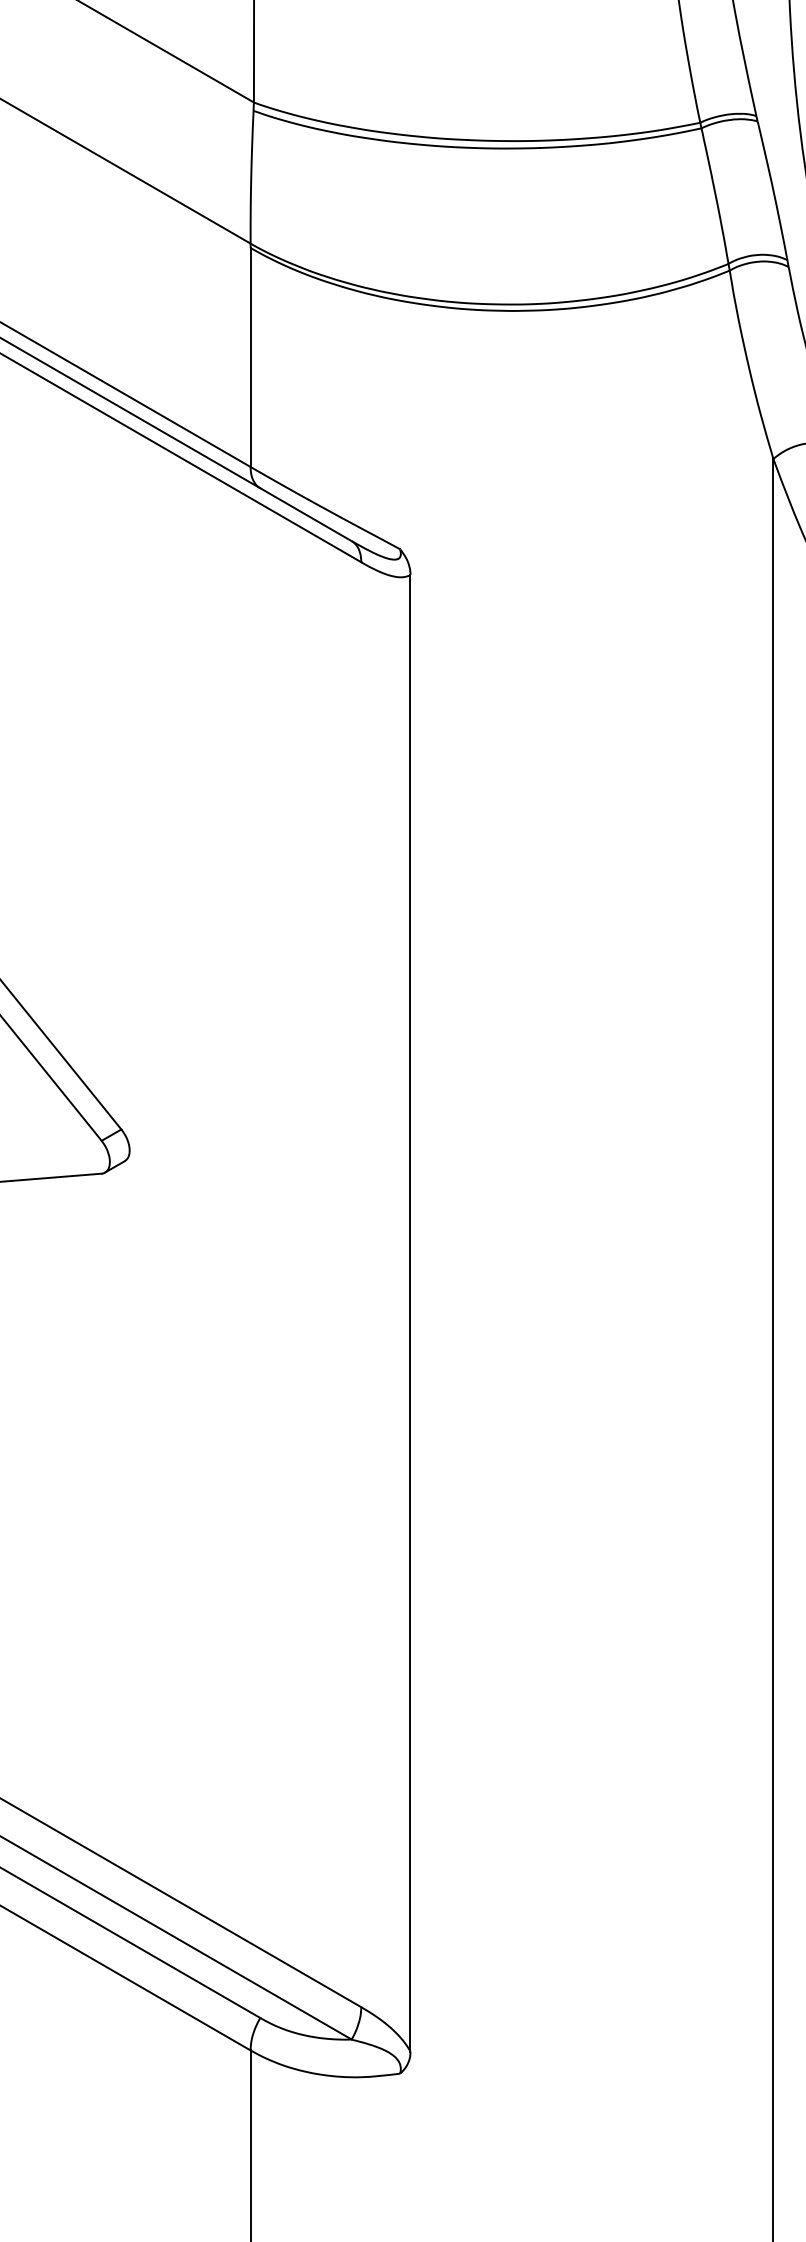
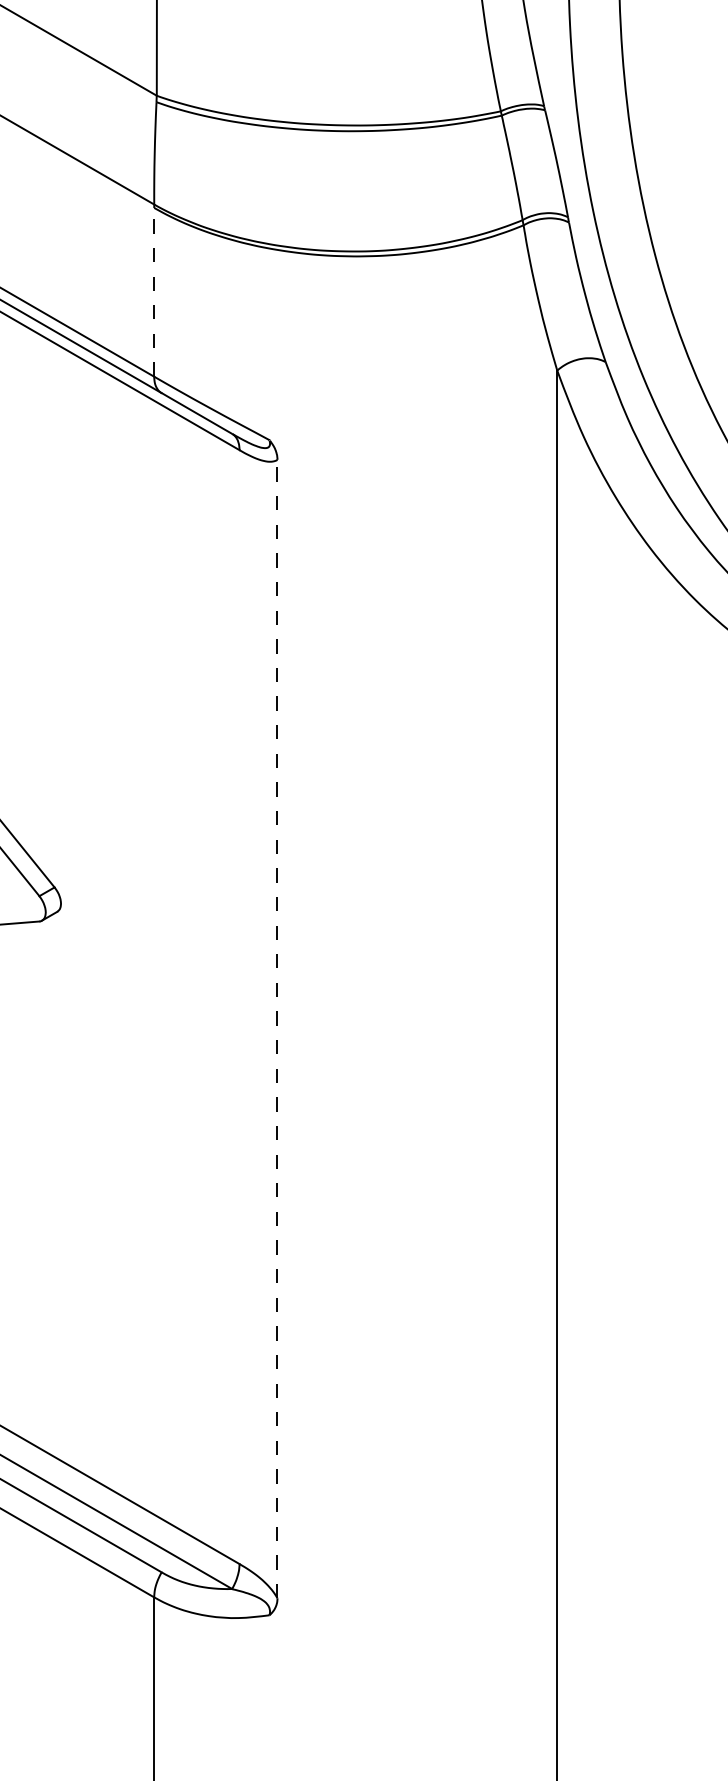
line: (250, 356) -> (154, 291), solid -> dashed
line: (410, 1312) -> (277, 1028), solid -> dashed

